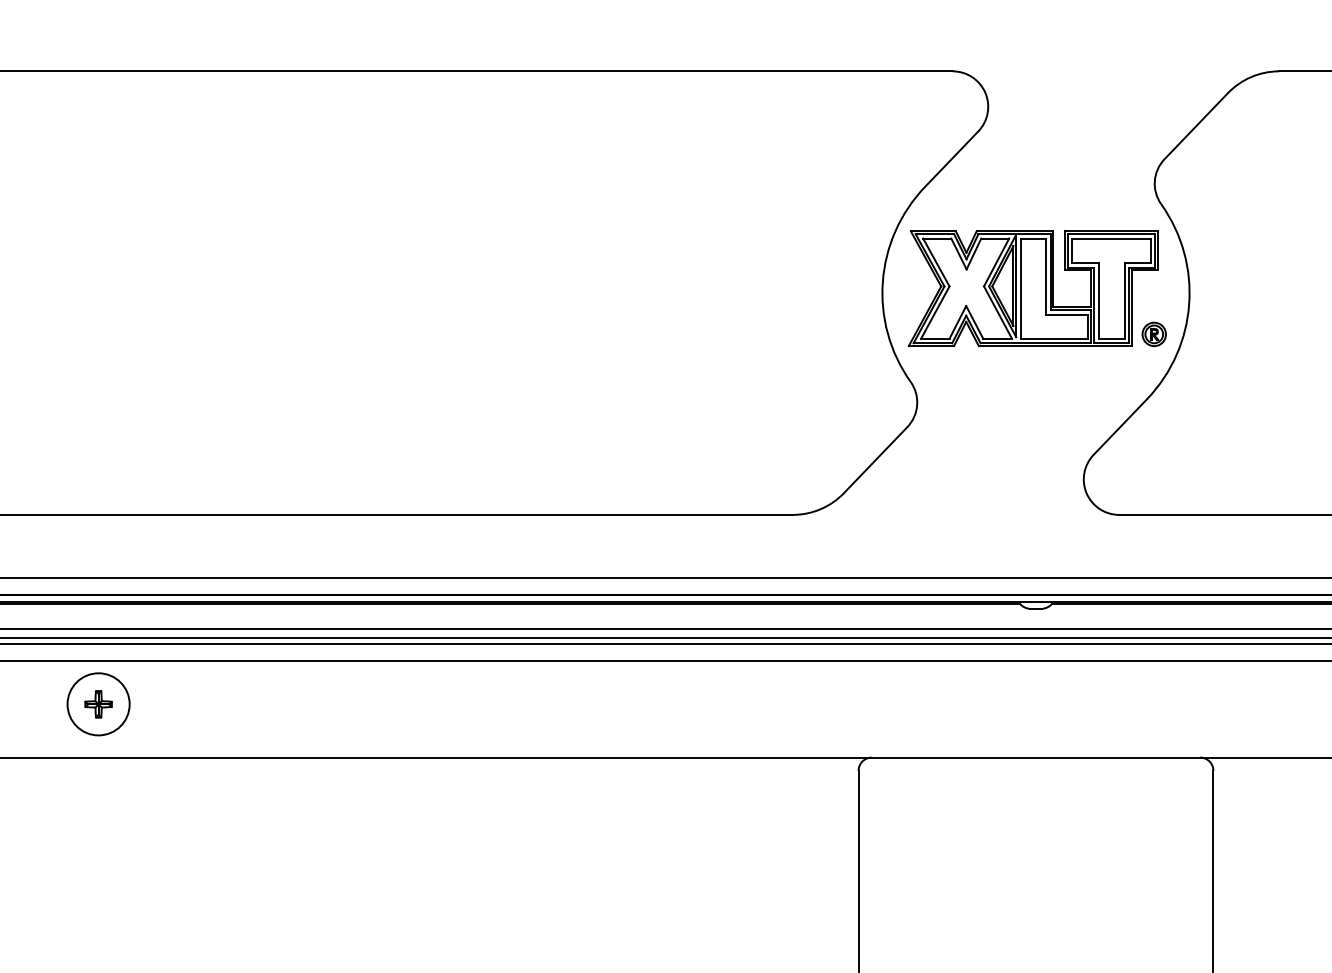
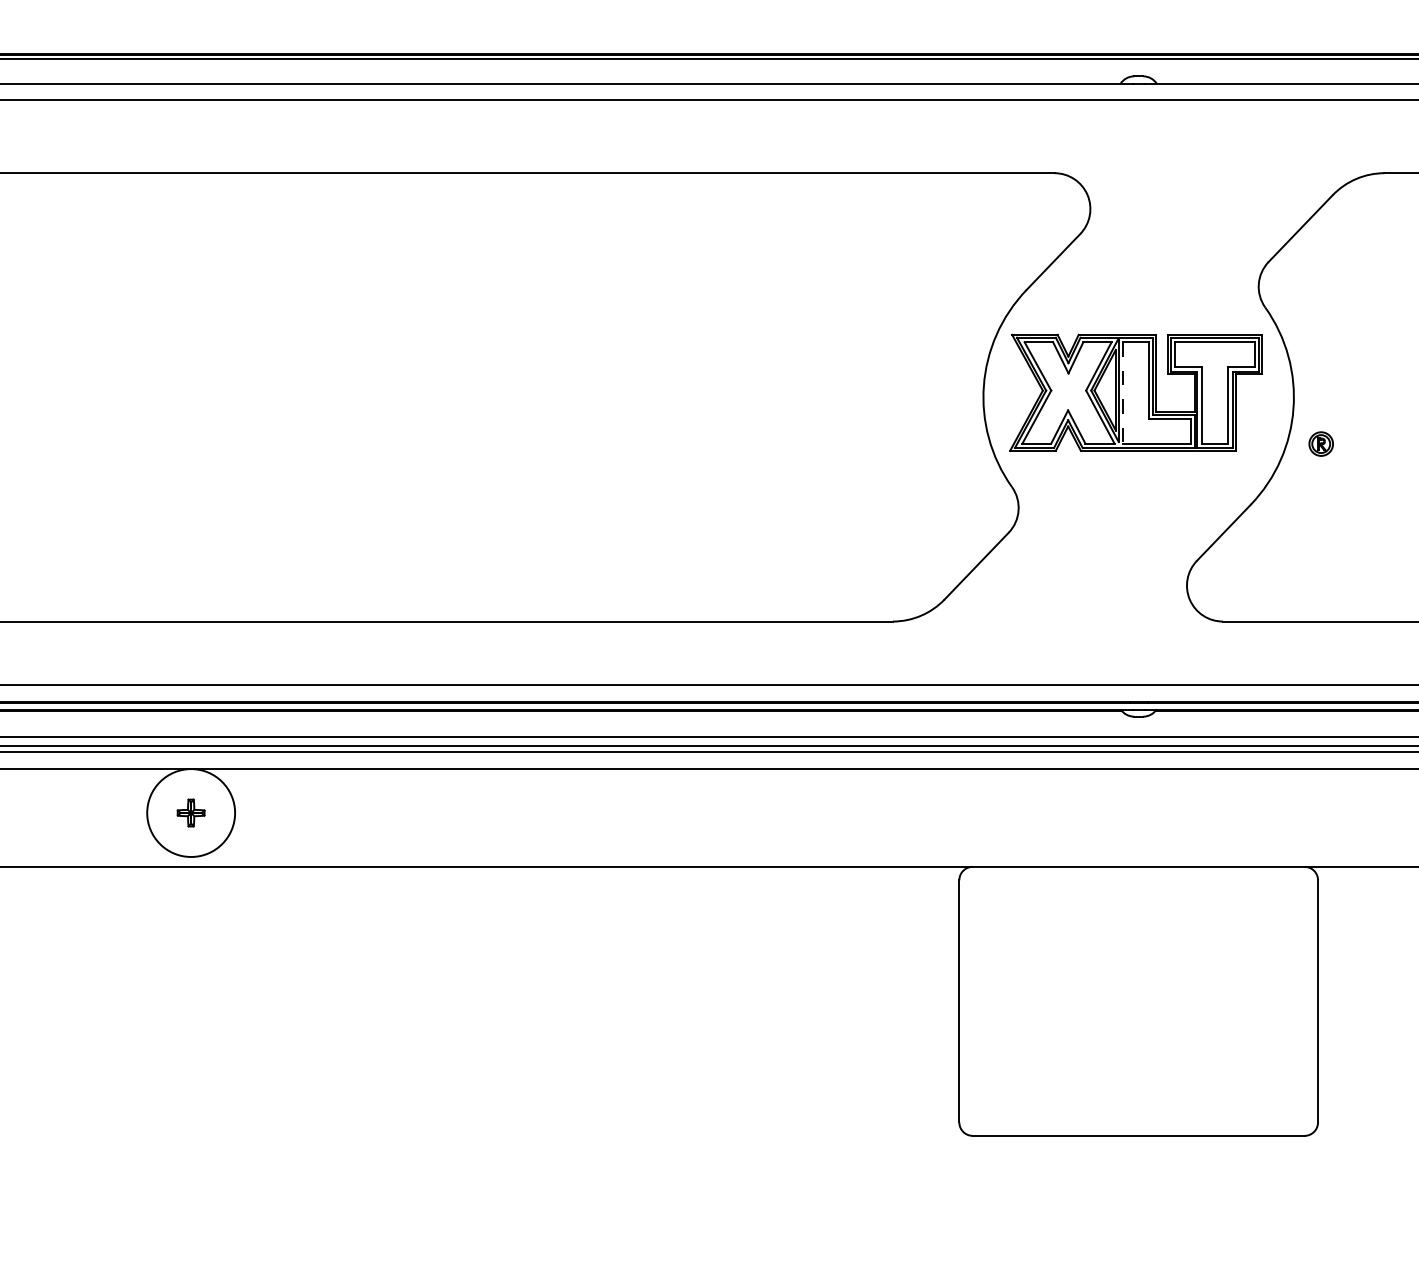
line: (1020, 288) -> (1123, 392), solid -> dashed
part: (1153, 333) -> (1320, 443), moved
circle: (97, 703) -> (190, 812), size x1.4

